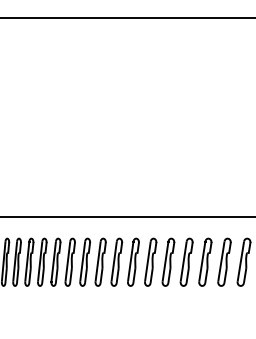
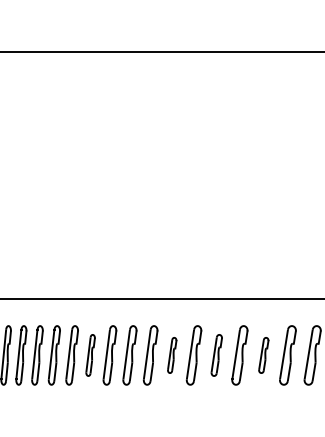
part: (85, 262) -> (90, 355), size x0.7
part: (151, 262) -> (172, 355), size x0.6
part: (186, 262) -> (216, 355), size x0.7
part: (224, 262) -> (263, 355), size x0.6

